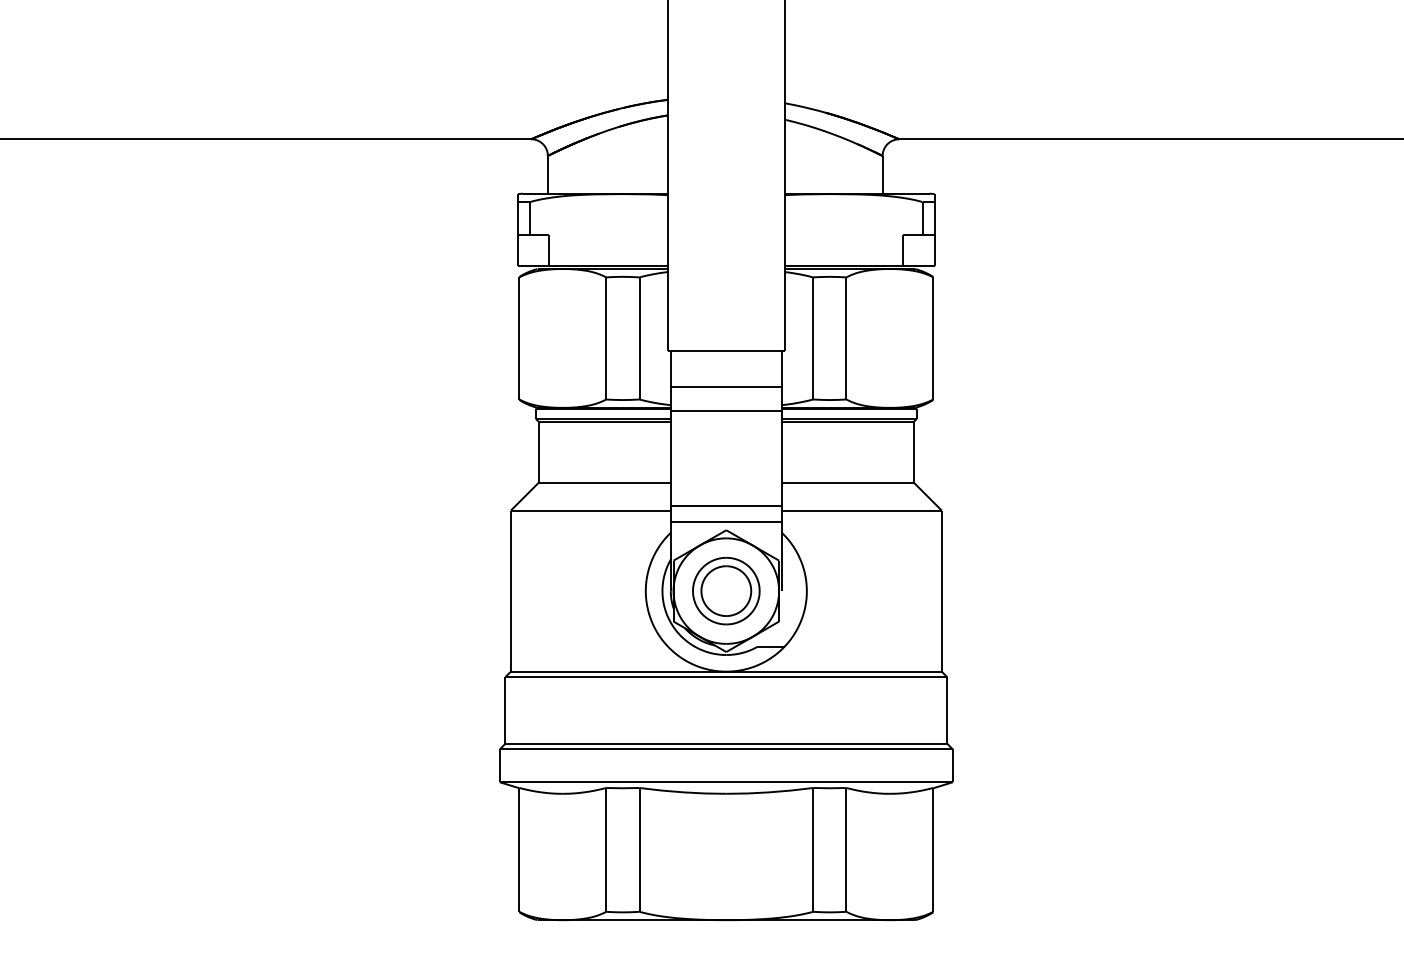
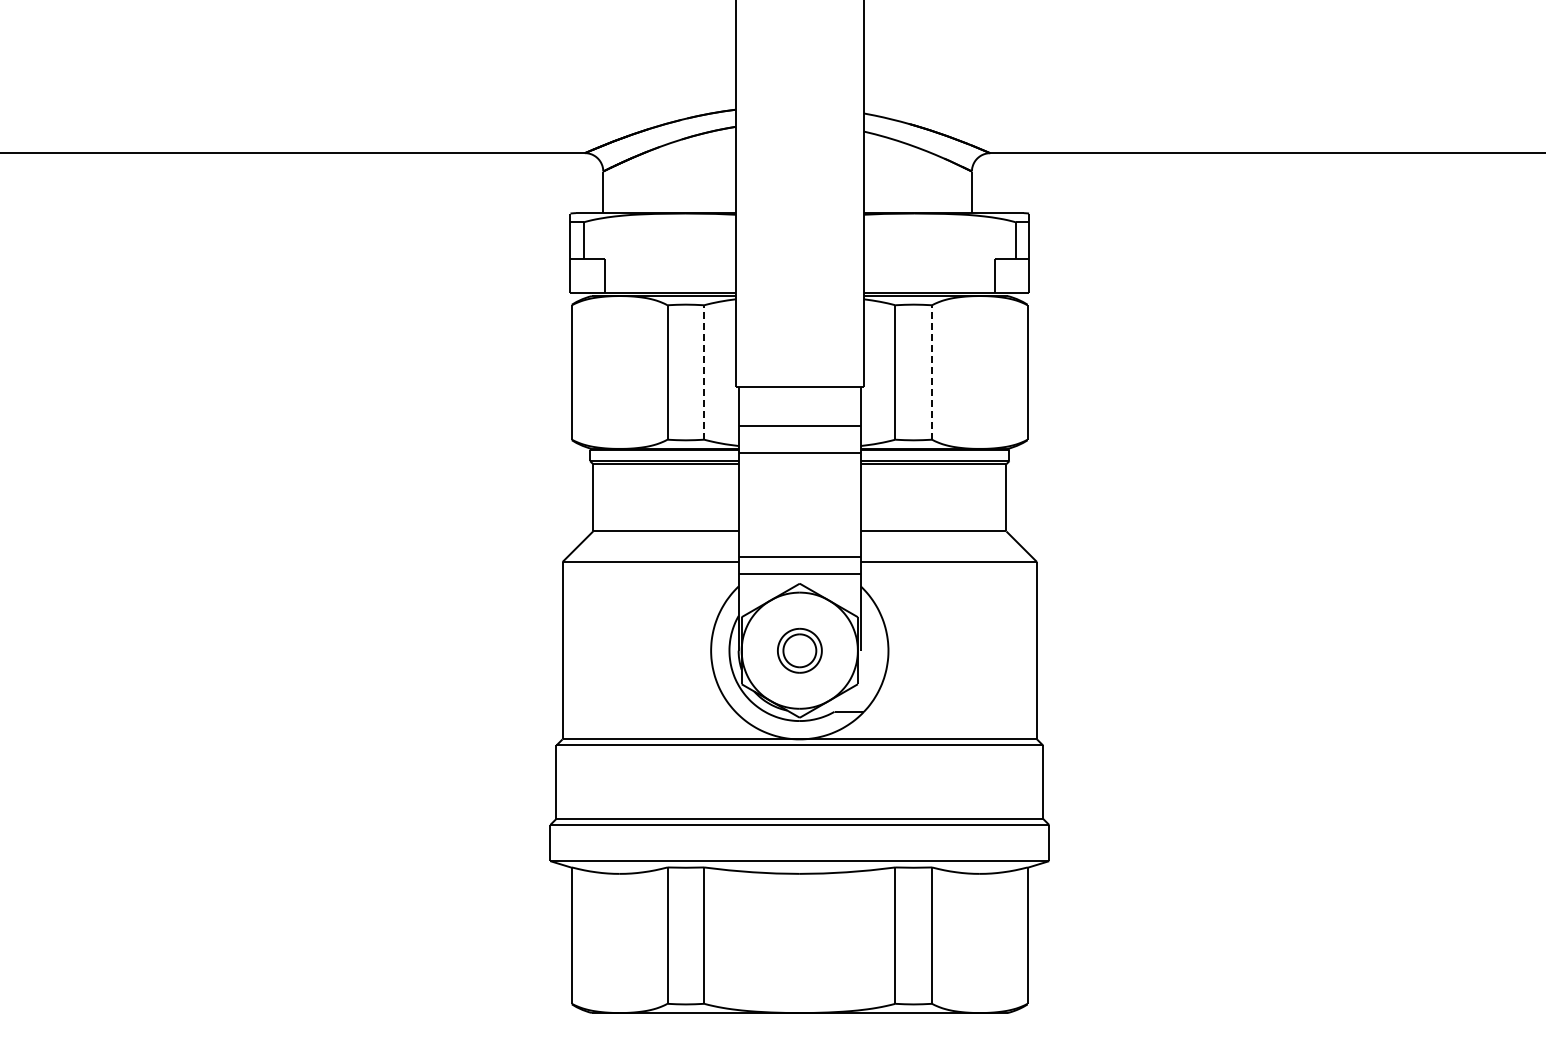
line: (639, 338) -> (704, 372), solid -> dashed
line: (846, 338) -> (932, 372), solid -> dashed
part: (726, 590) -> (799, 650), size x0.6

